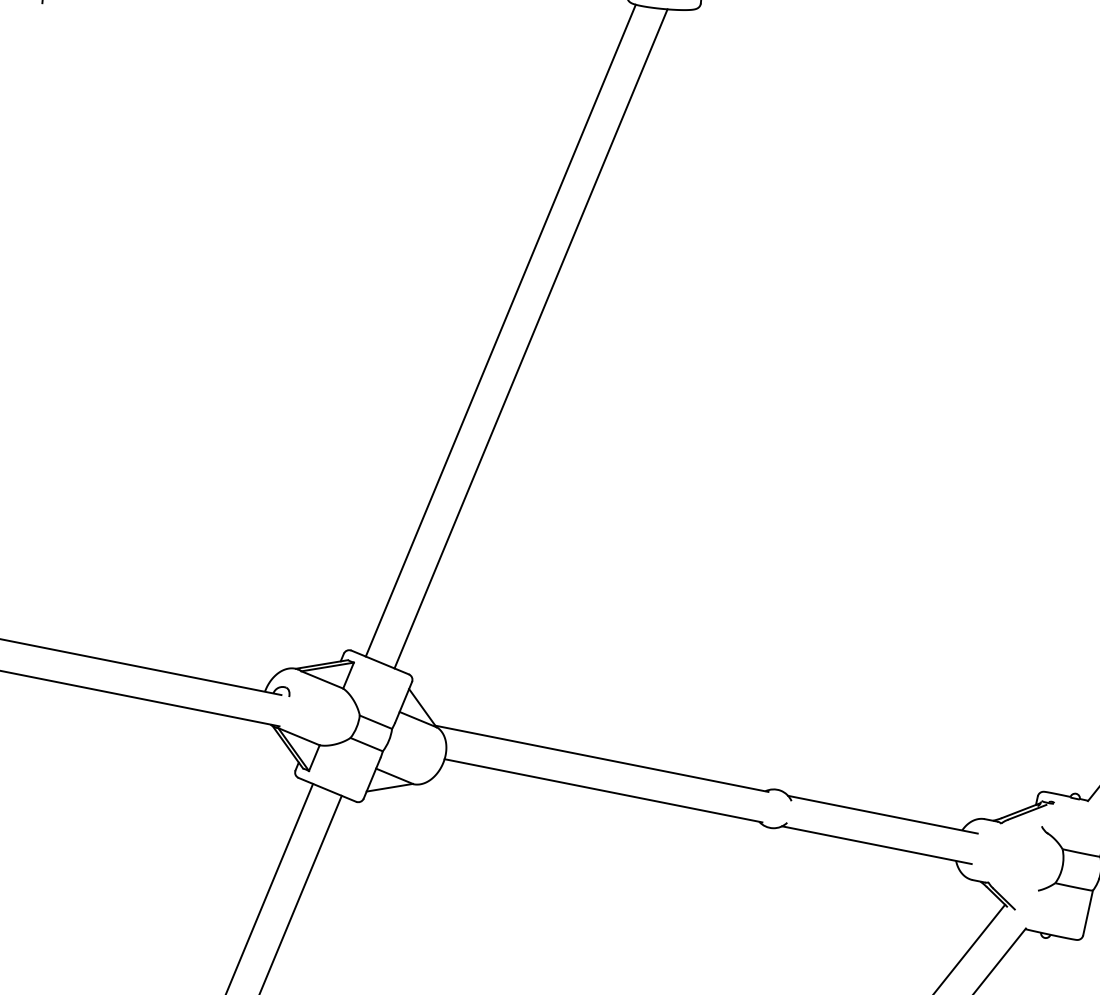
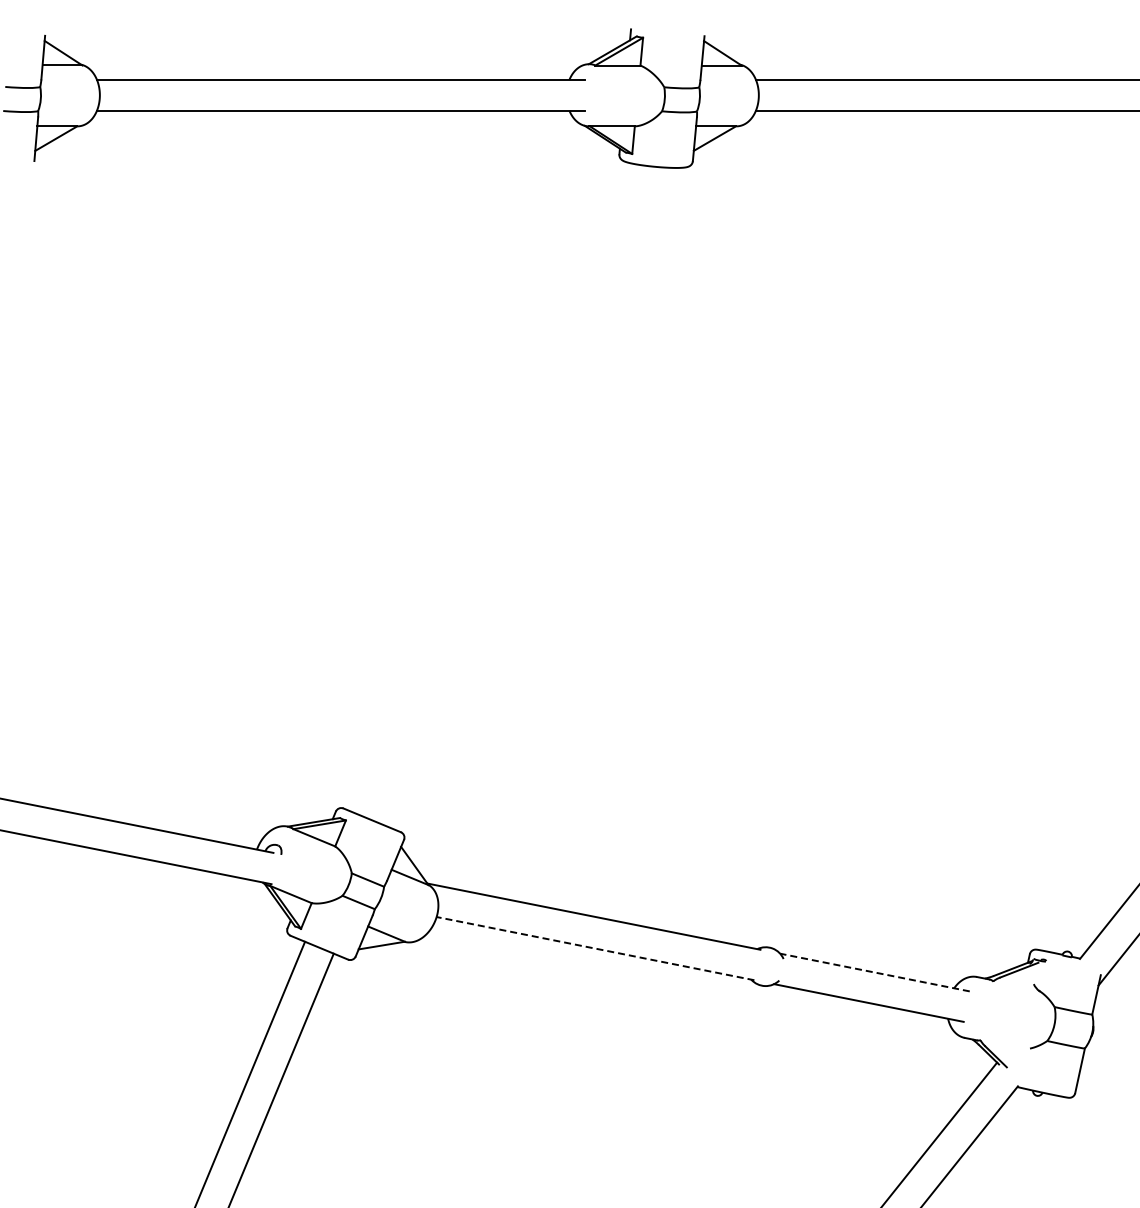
line: (500, 330) -> (492, 488), removed
line: (530, 338) -> (522, 496), removed
line: (603, 790) -> (595, 948), solid -> dashed
line: (882, 814) -> (874, 972), solid -> dashed

